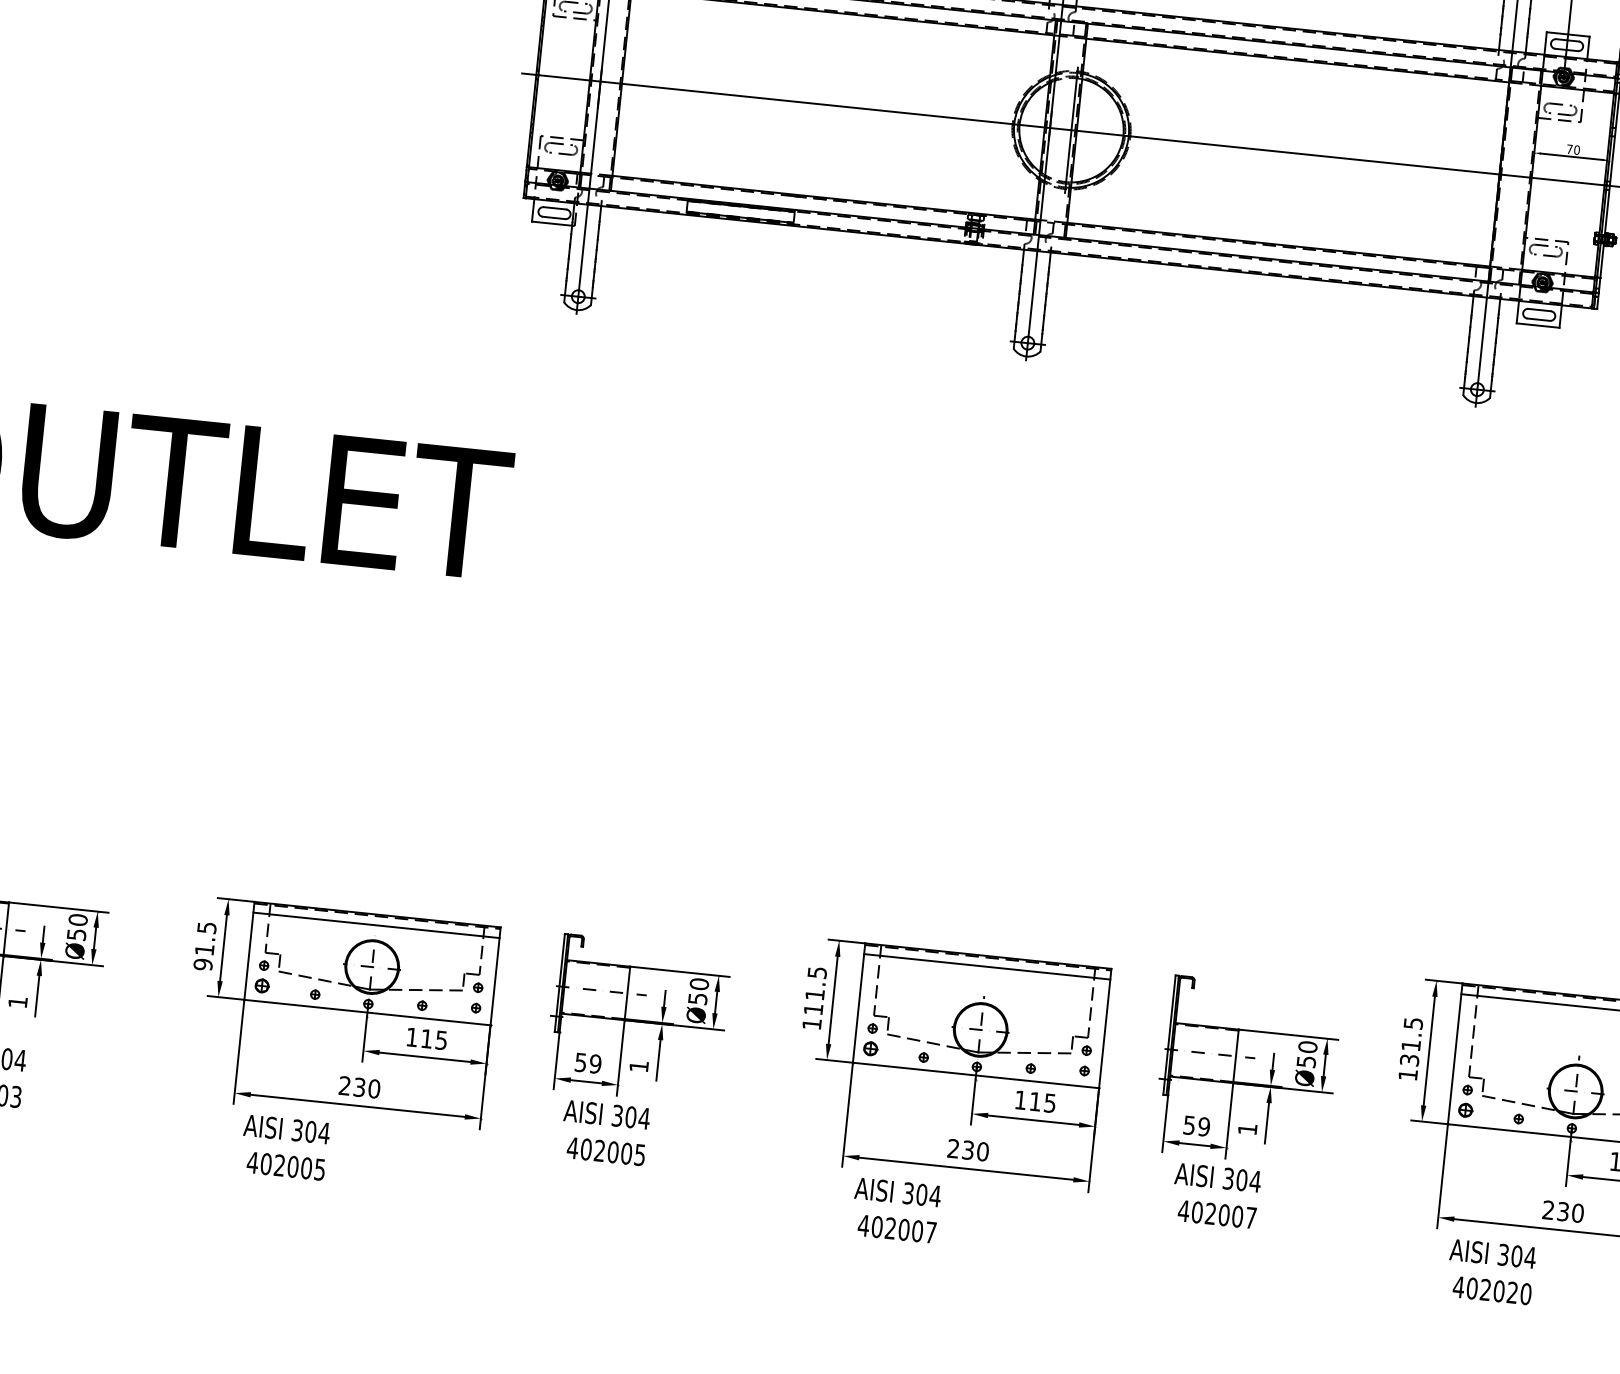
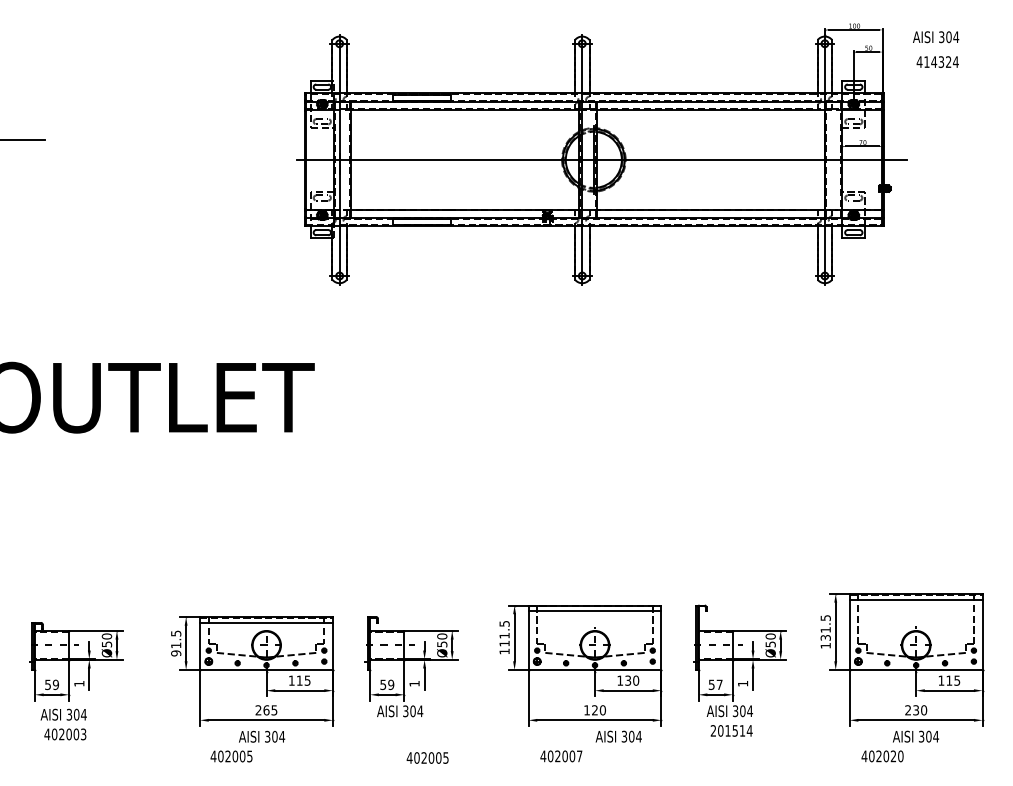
text: (367, 1088) -> (270, 710), 230 -> 265
text: (1043, 1102) -> (632, 680), 115 -> 130
text: (1203, 1126) -> (719, 684), 59 -> 57
text: (287, 1128) -> (262, 736), moved
text: (959, 1149) -> (590, 710), 230 -> 120
text: (605, 1150) -> (427, 757), moved
text: (897, 1191) -> (618, 736), moved
text: (1217, 1213) -> (731, 730), 402007 -> 201514
text: (1492, 1253) -> (915, 736), moved

